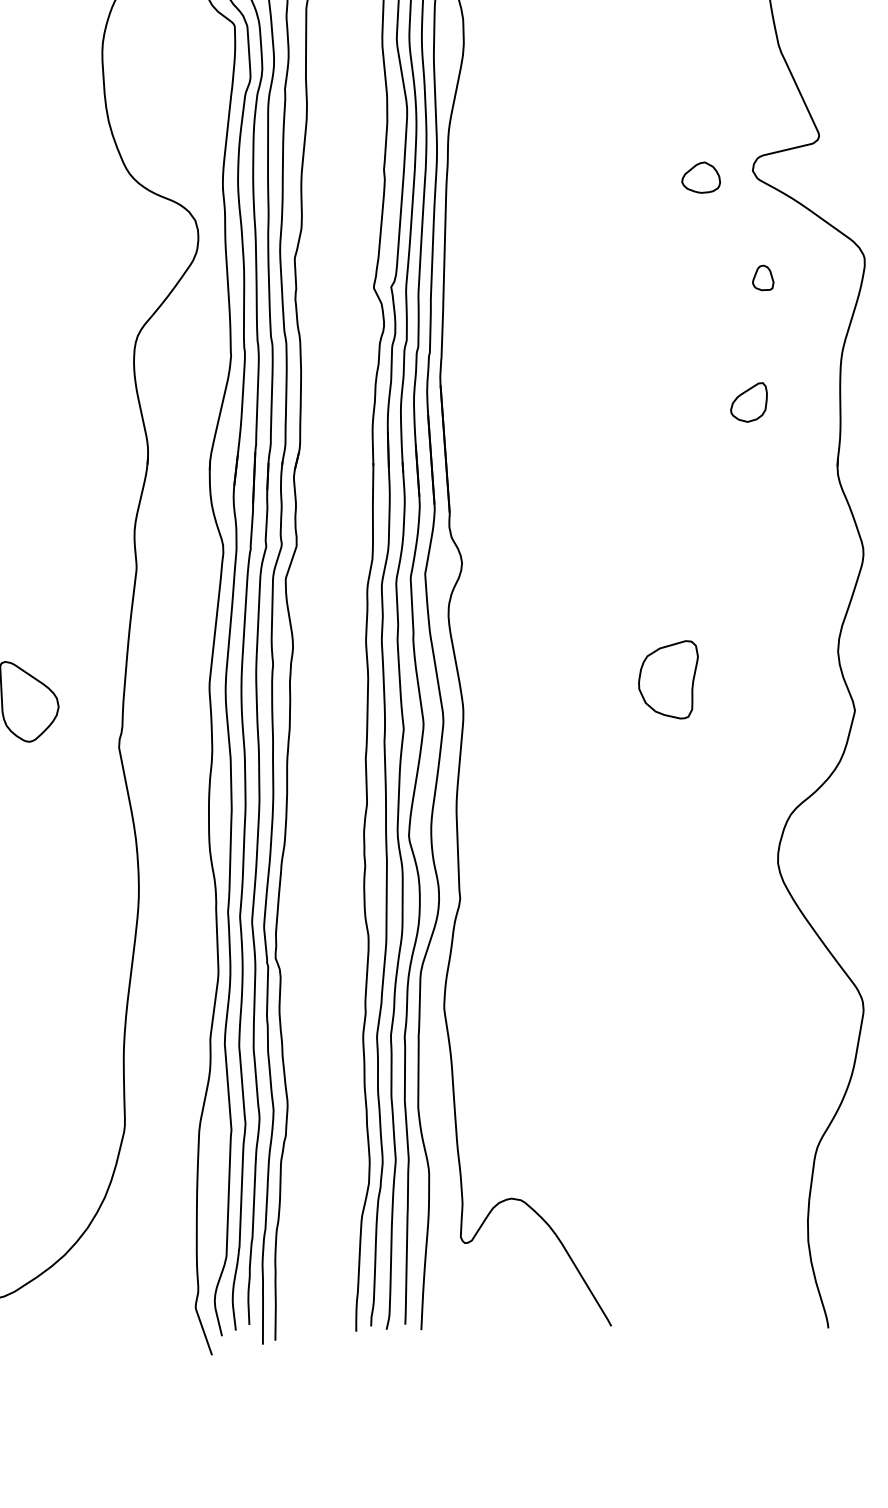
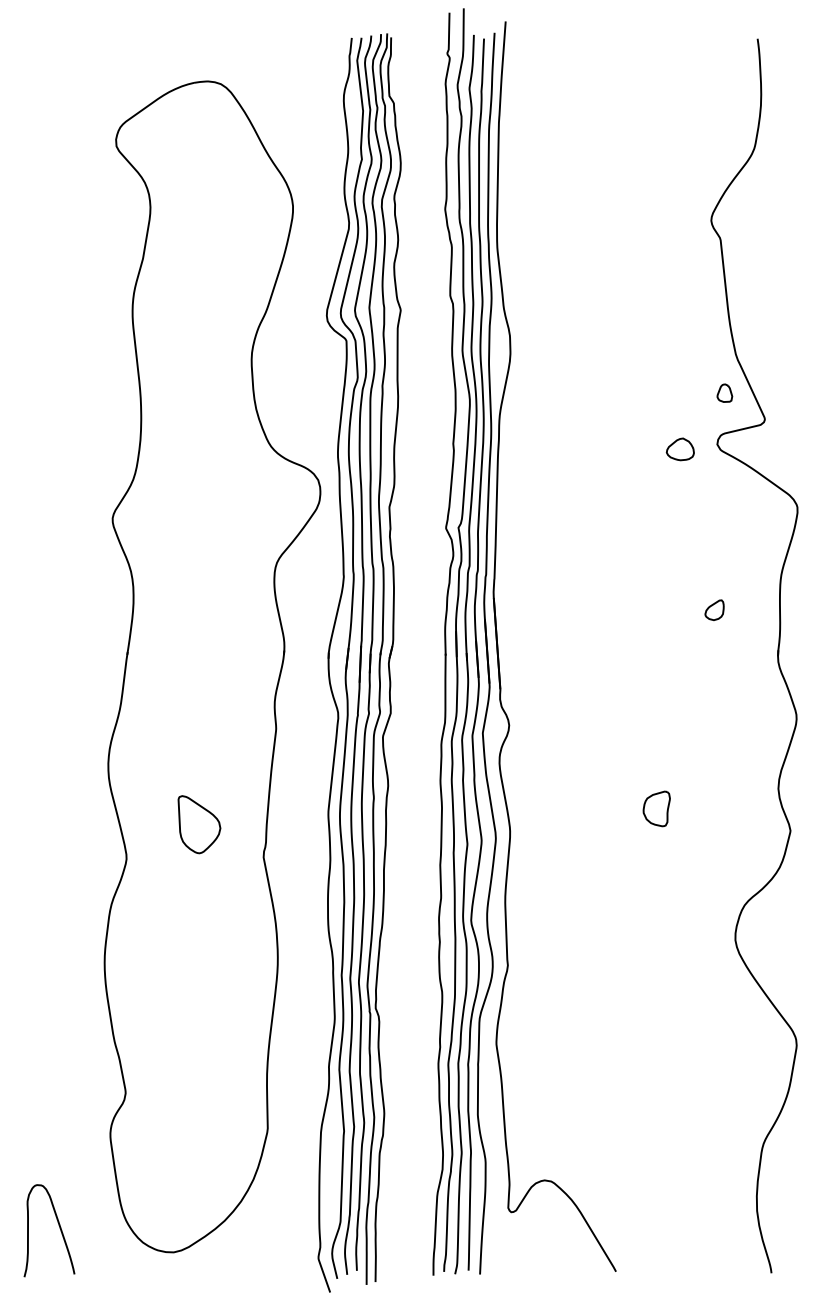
part: (762, 276) -> (724, 392), moved
part: (748, 401) -> (714, 609), size x0.71
part: (667, 679) -> (656, 808), size x0.62

